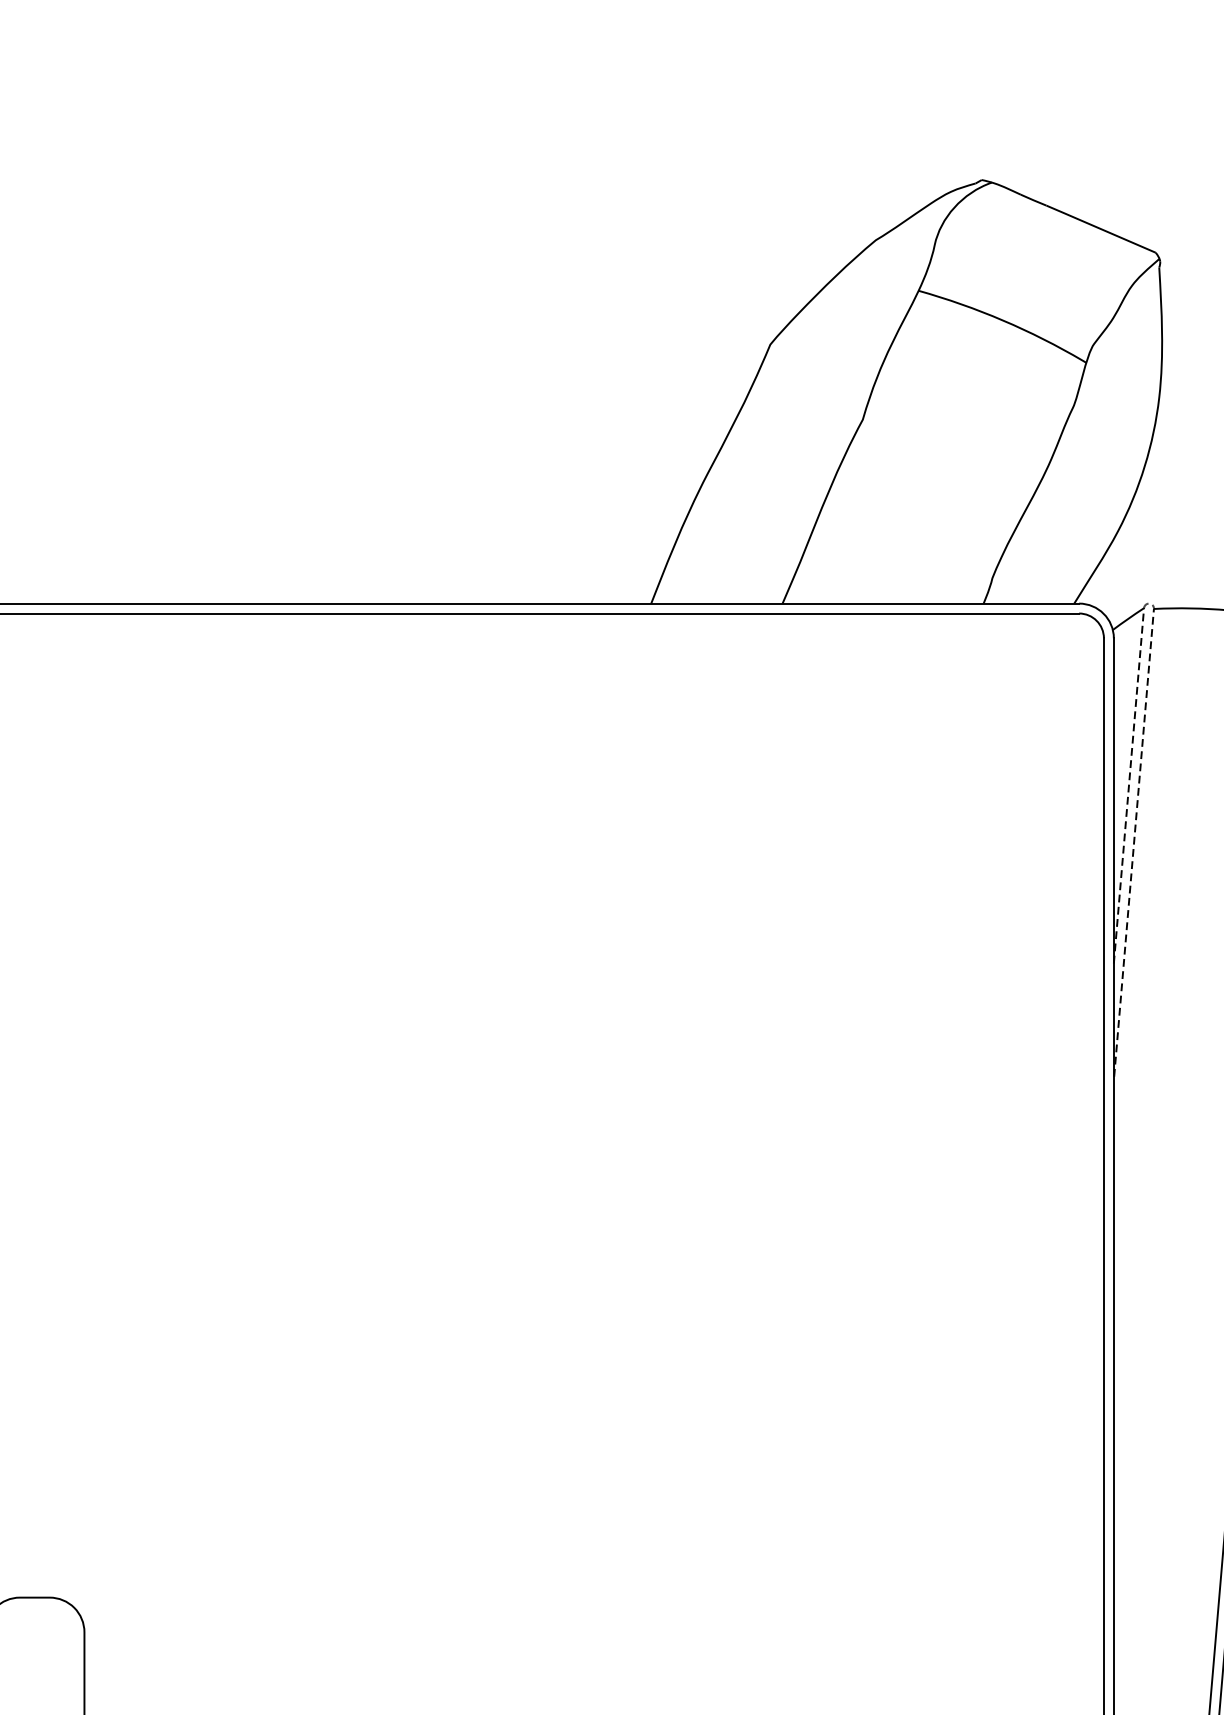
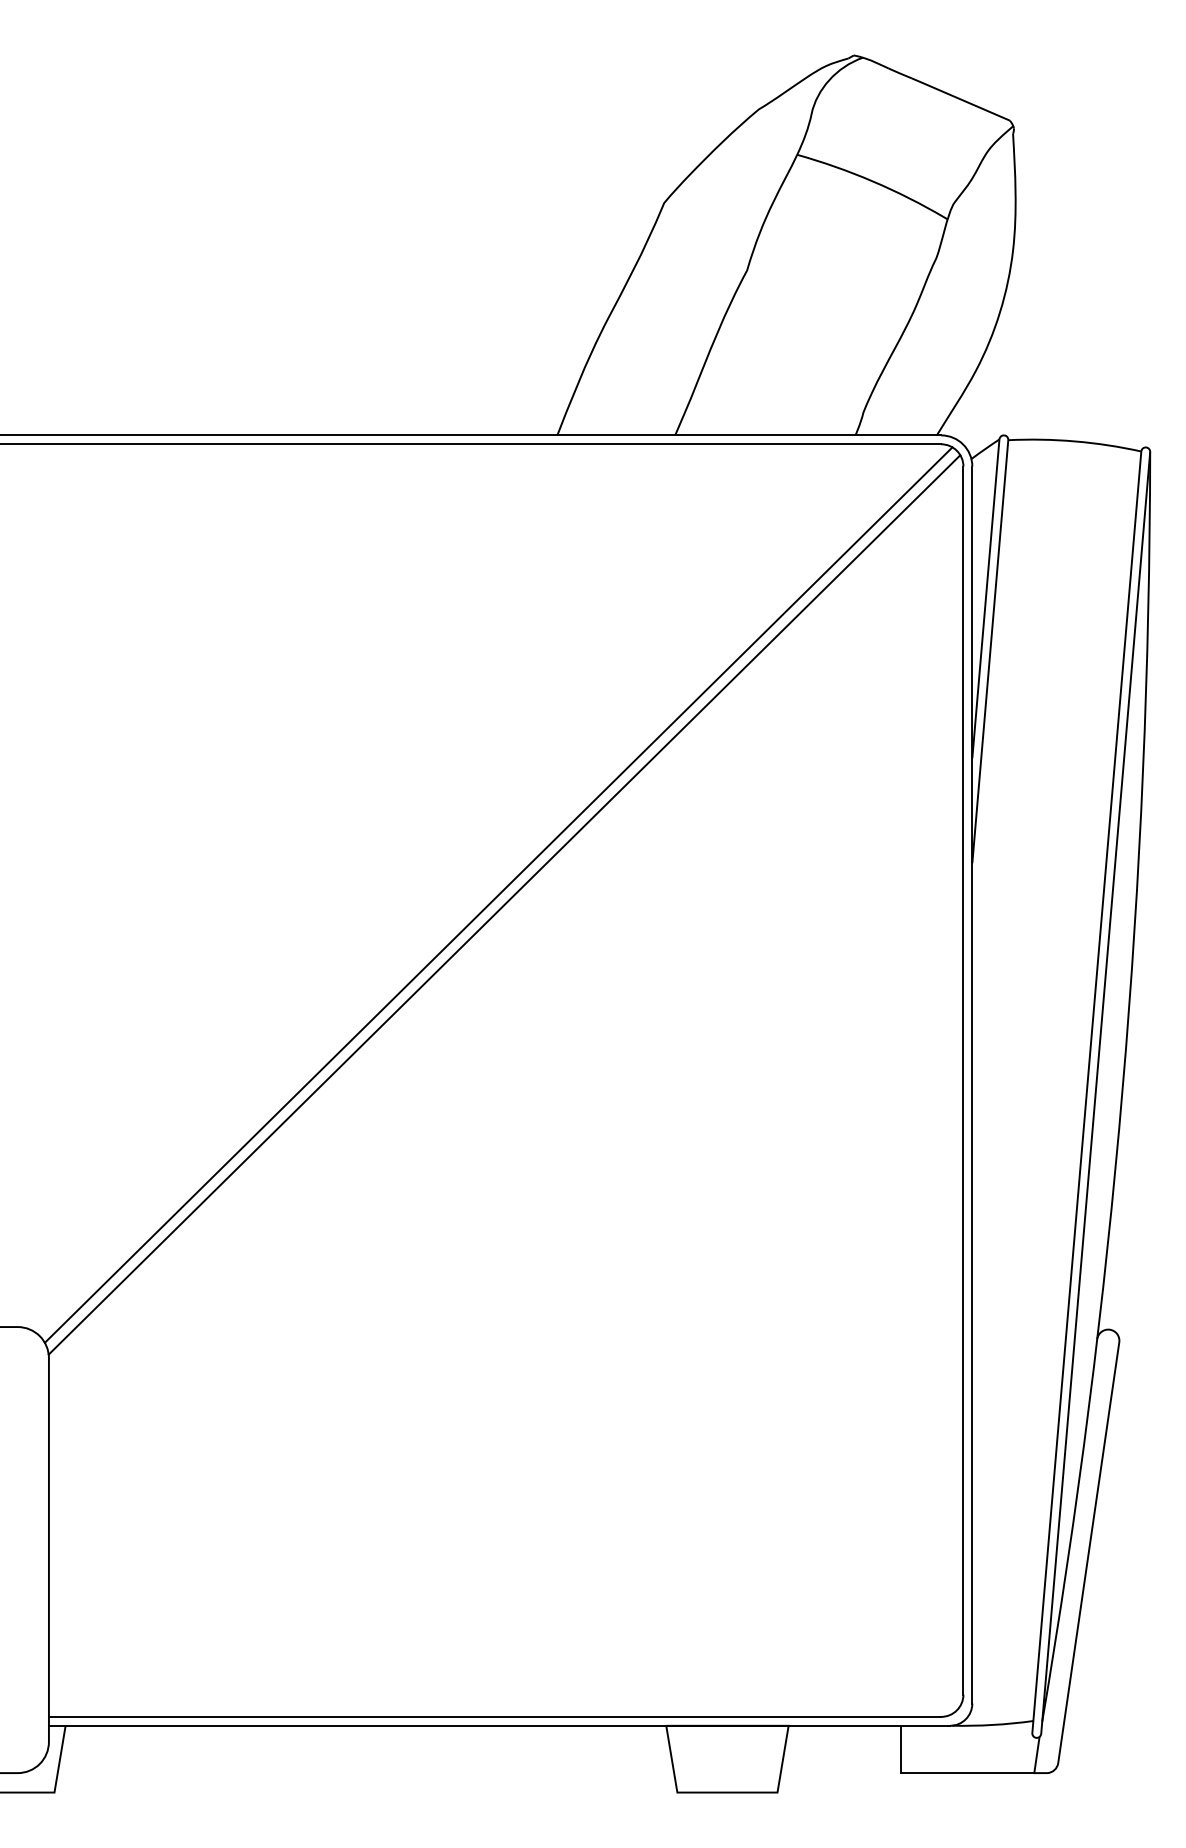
line: (1150, 647) -> (1005, 474), dashed -> solid
line: (585, 1115) -> (498, 894), added
line: (592, 1126) -> (504, 904), added

